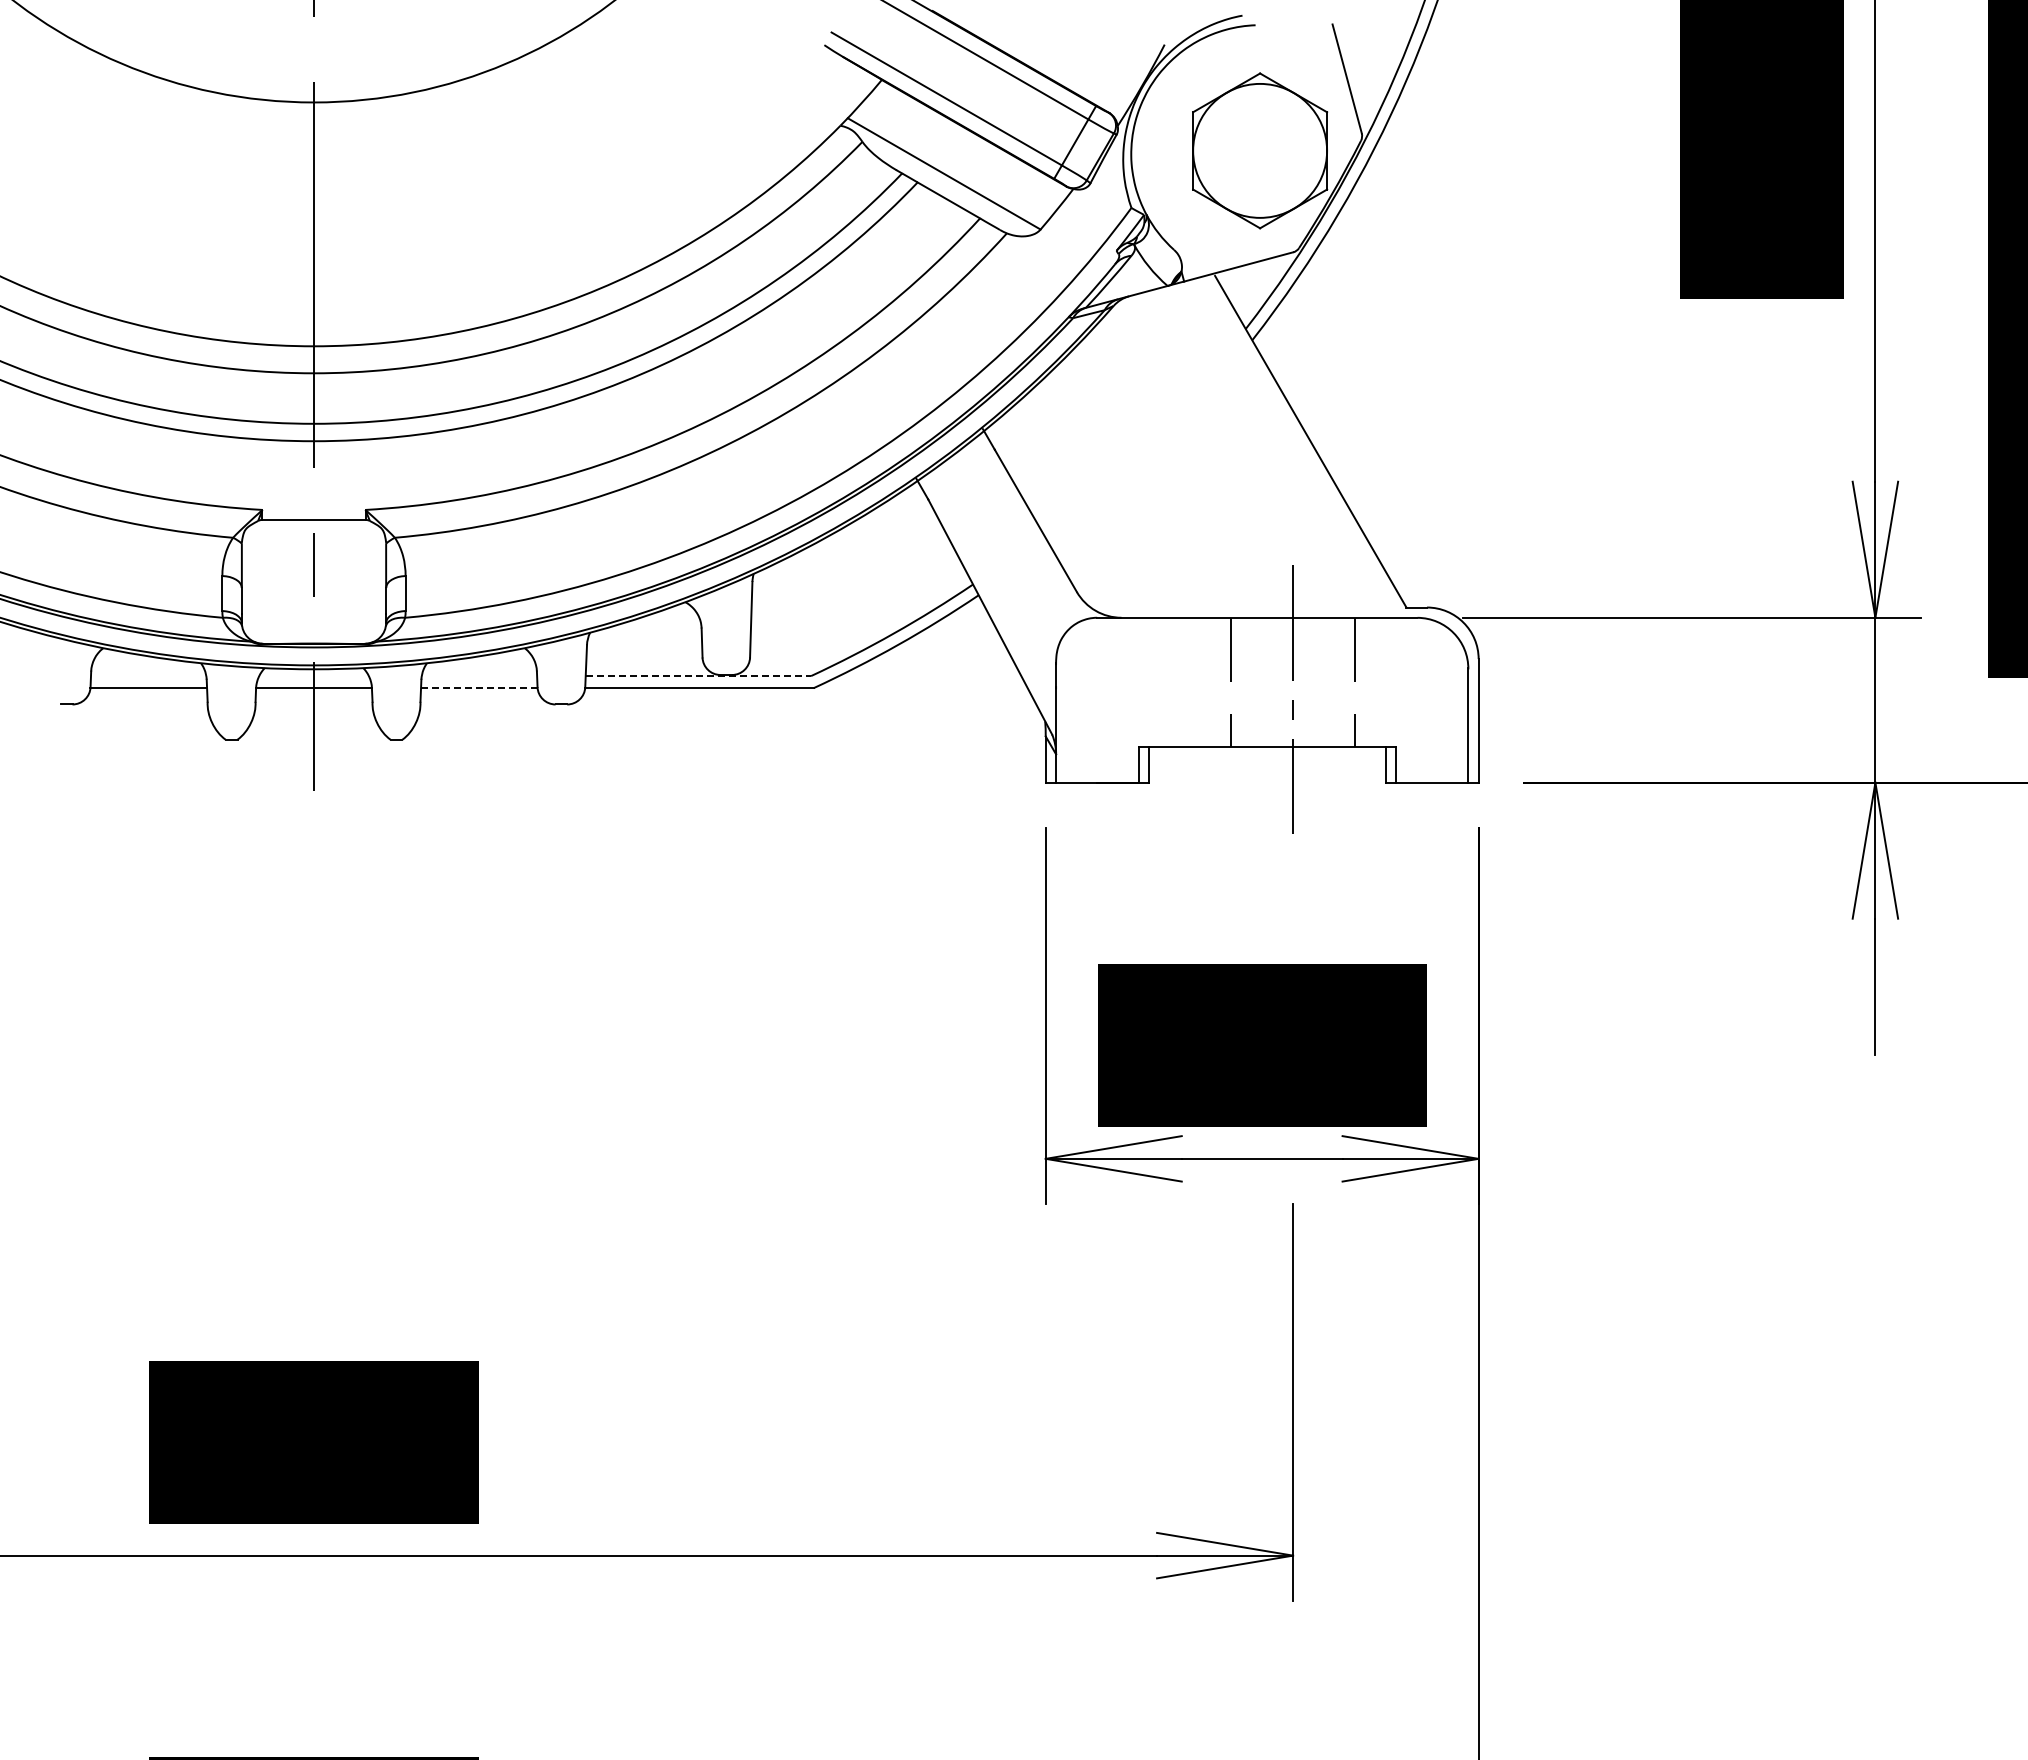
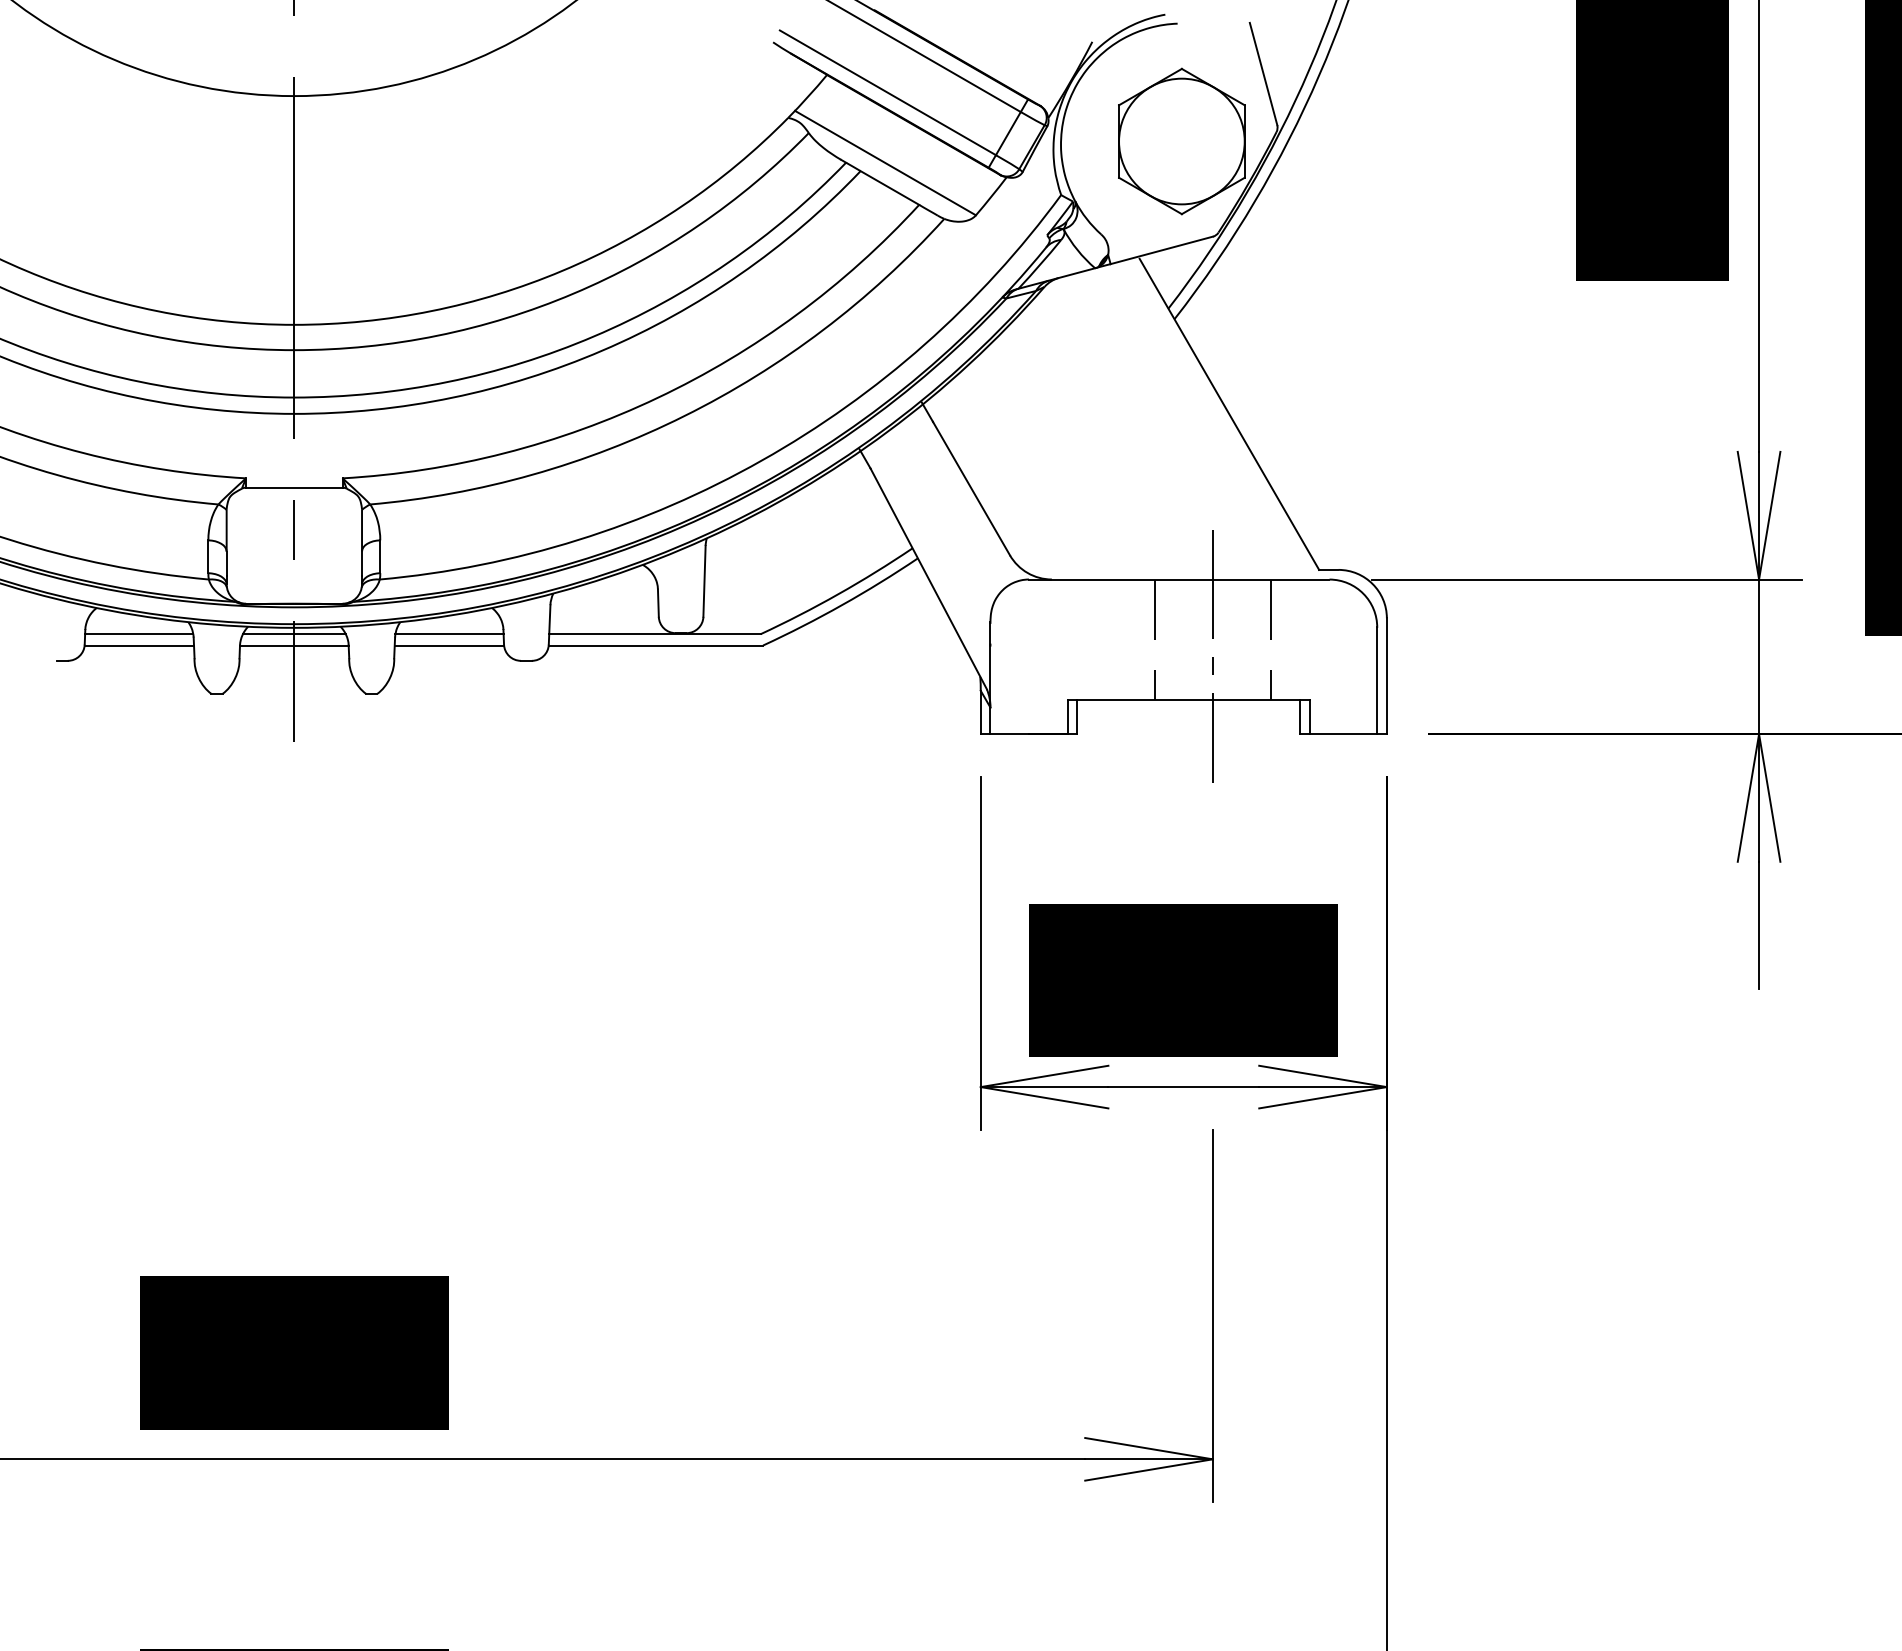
line: (148, 676) -> (139, 634), added
line: (313, 676) -> (293, 634), added
line: (479, 676) -> (449, 634), added
line: (698, 676) -> (655, 634), dashed -> solid
line: (478, 688) -> (448, 645), dashed -> solid

